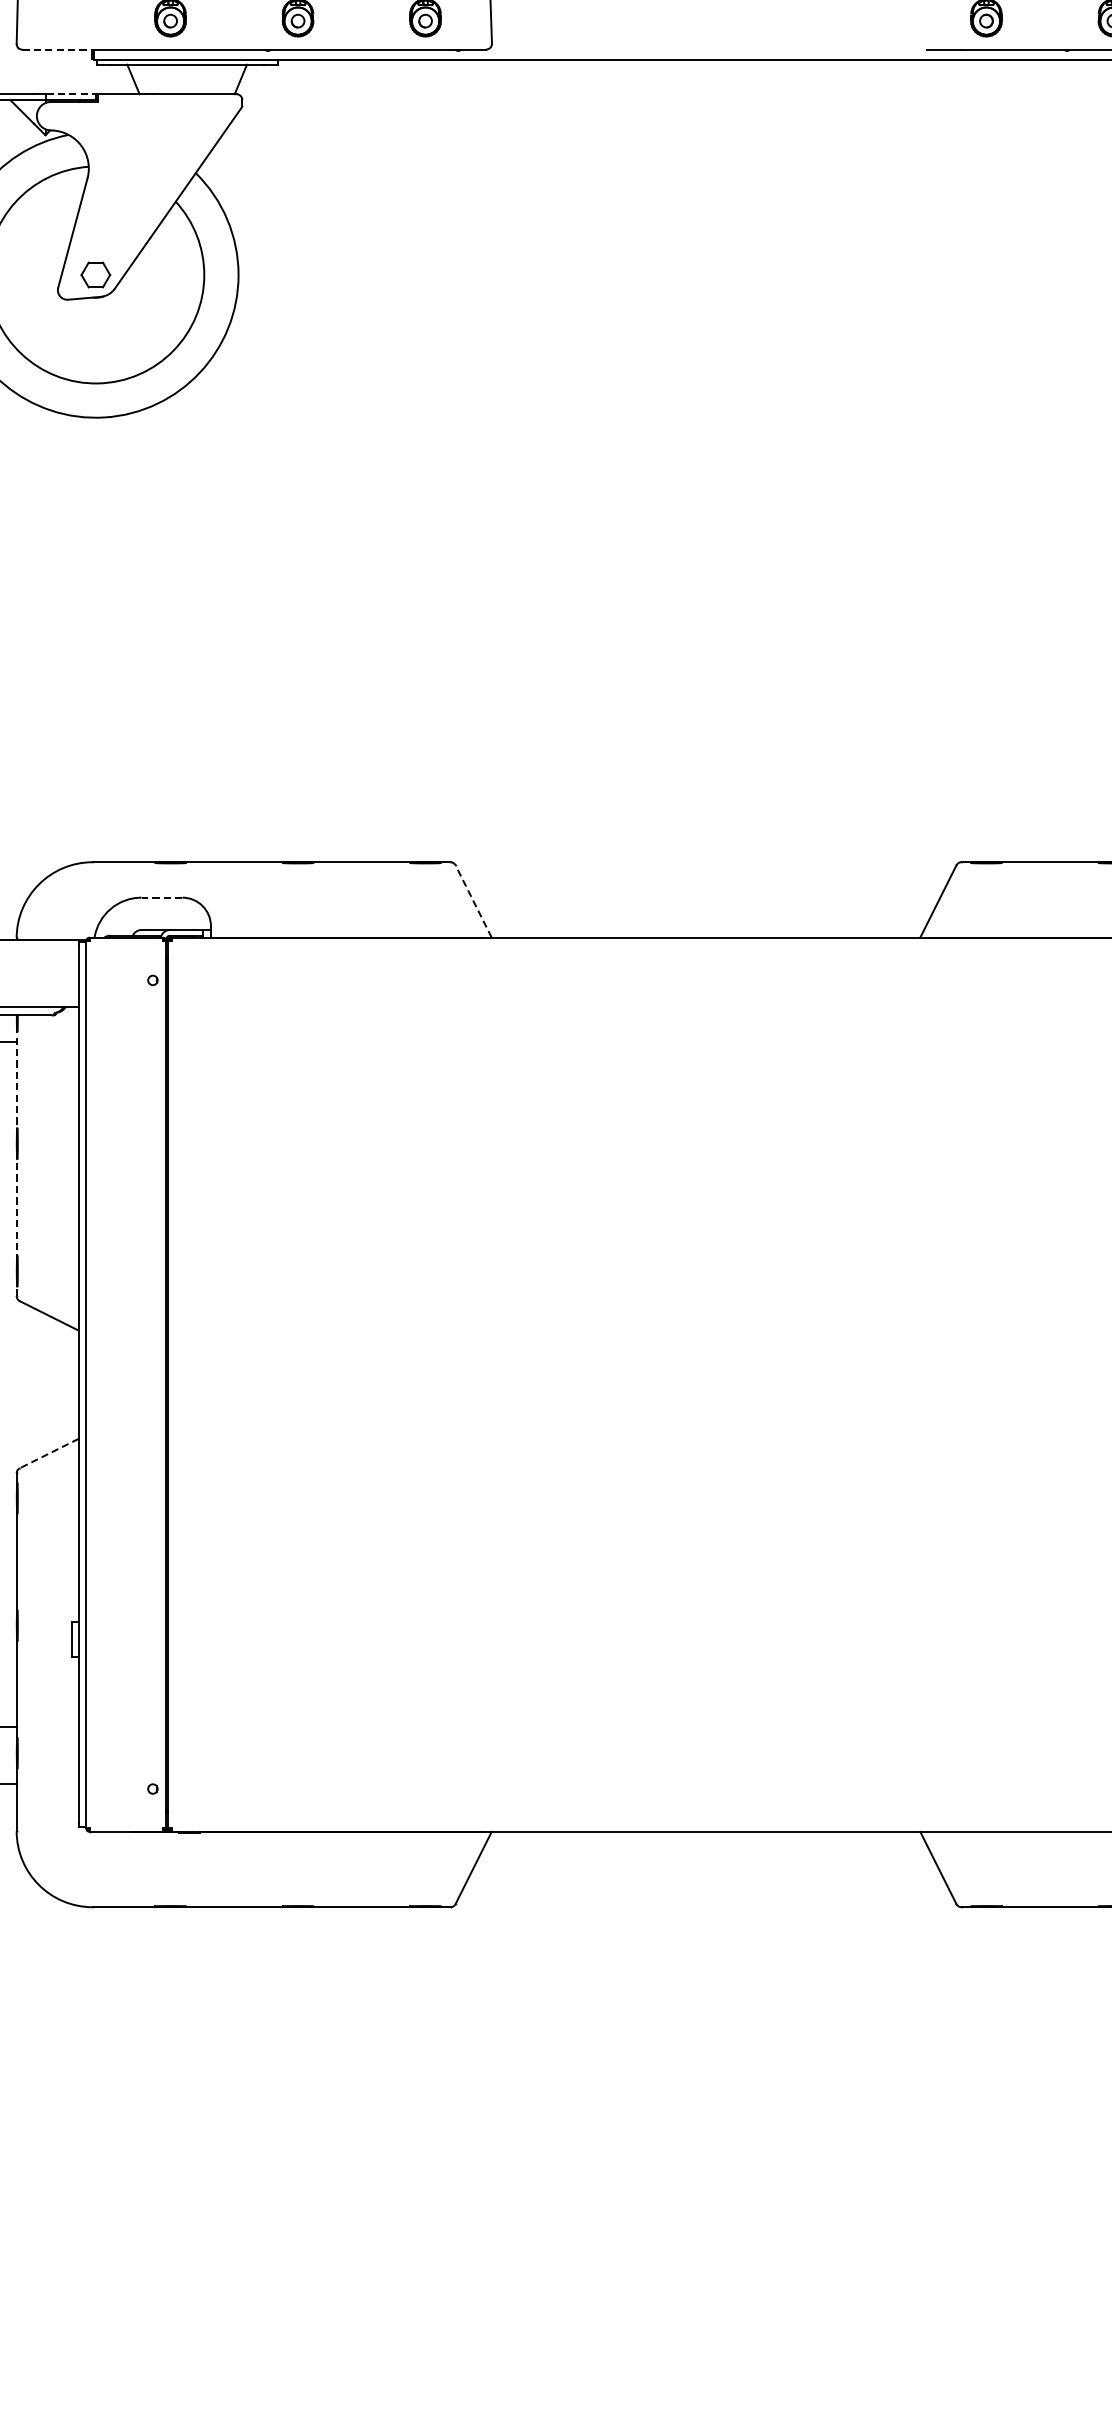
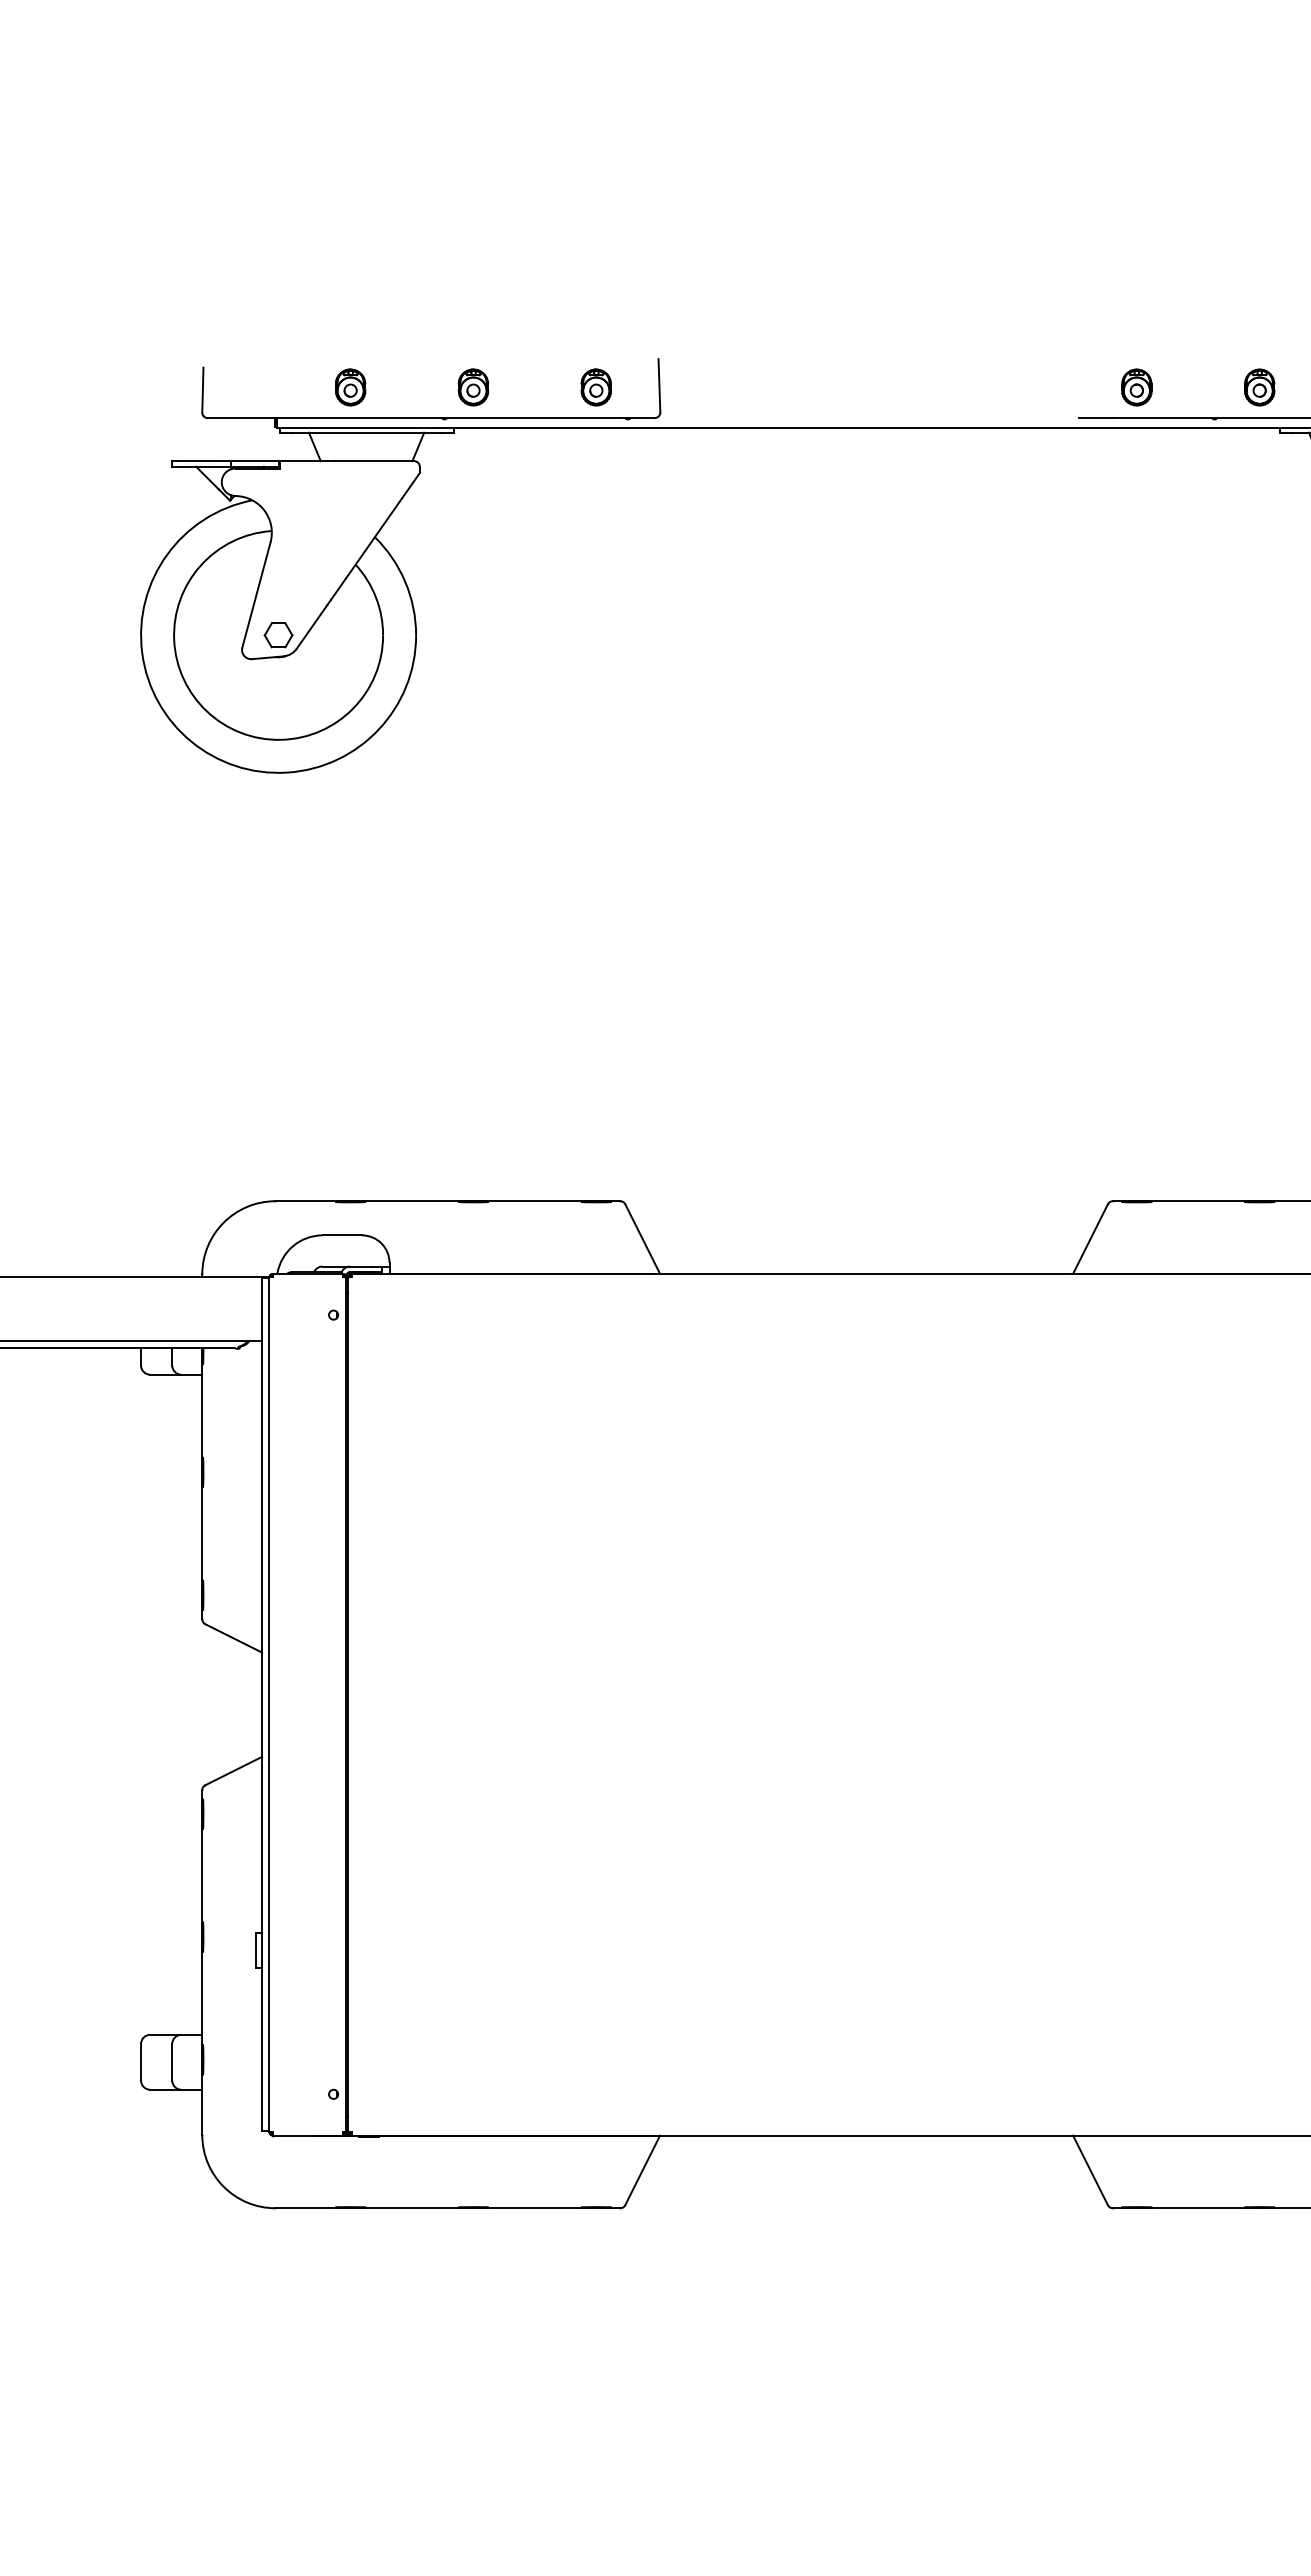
line: (57, 49) -> (241, 418), dashed -> solid
line: (70, 94) -> (254, 461), dashed -> solid
line: (162, 897) -> (342, 1235), dashed -> solid
line: (473, 901) -> (642, 1239), dashed -> solid
line: (16, 1155) -> (202, 1483), dashed -> solid
line: (49, 1454) -> (233, 1771), dashed -> solid

